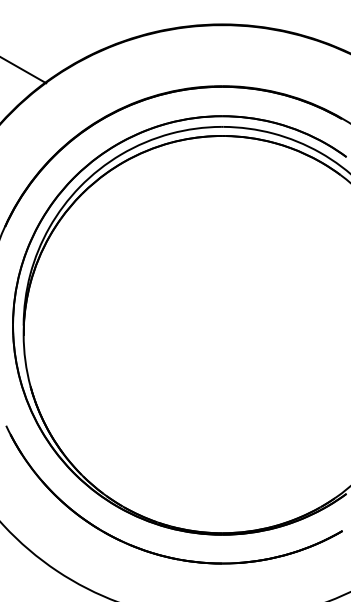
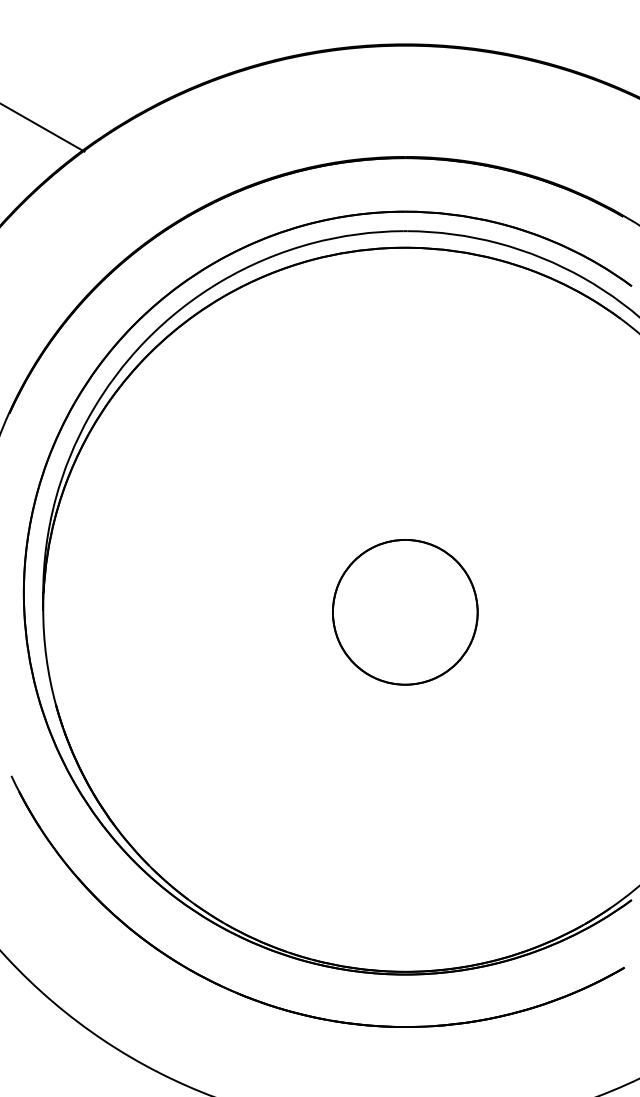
part: (221, 335) -> (403, 611), added

